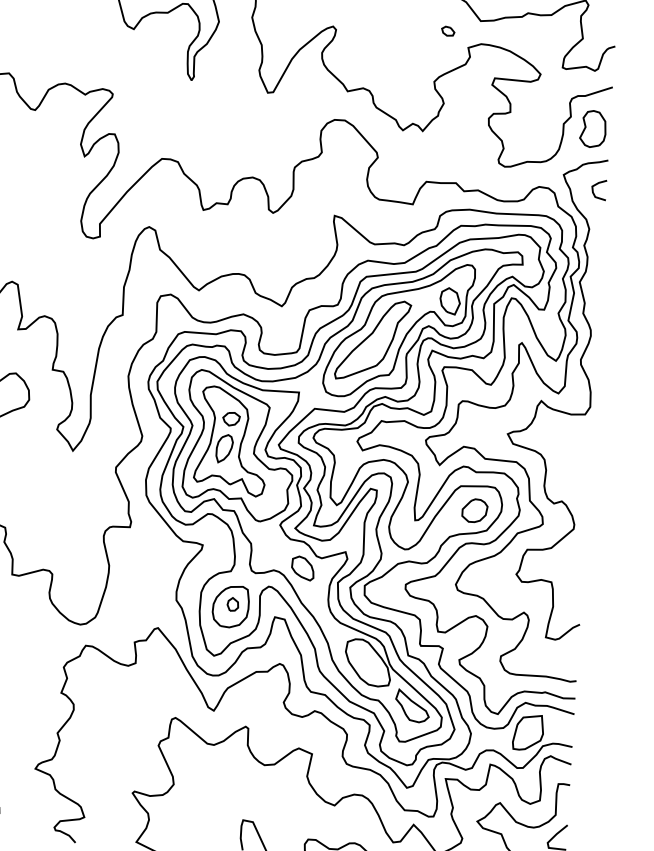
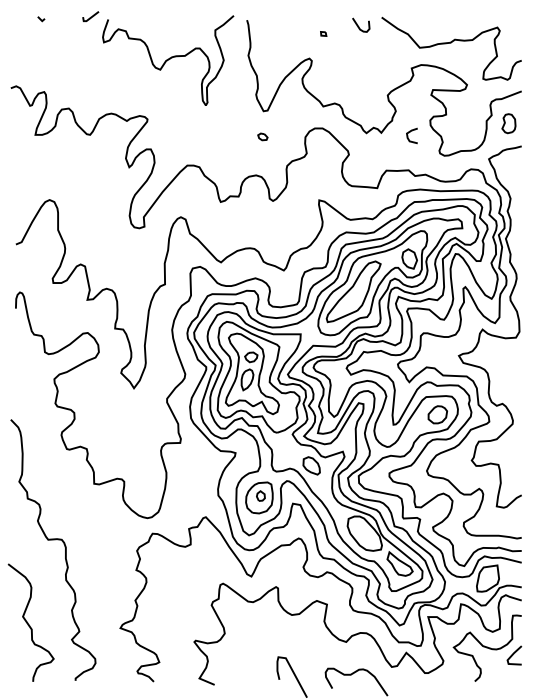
part: (447, 30) -> (262, 136), moved
part: (592, 129) -> (508, 123), size x0.7
curve: (595, 186) -> (409, 133), moved

